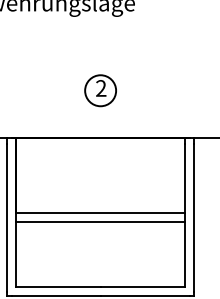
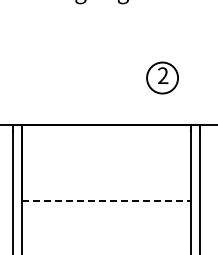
part: (100, 90) -> (162, 77), moved
line: (101, 213) -> (107, 200), solid -> dashed
line: (100, 222) -> (106, 209), removed

